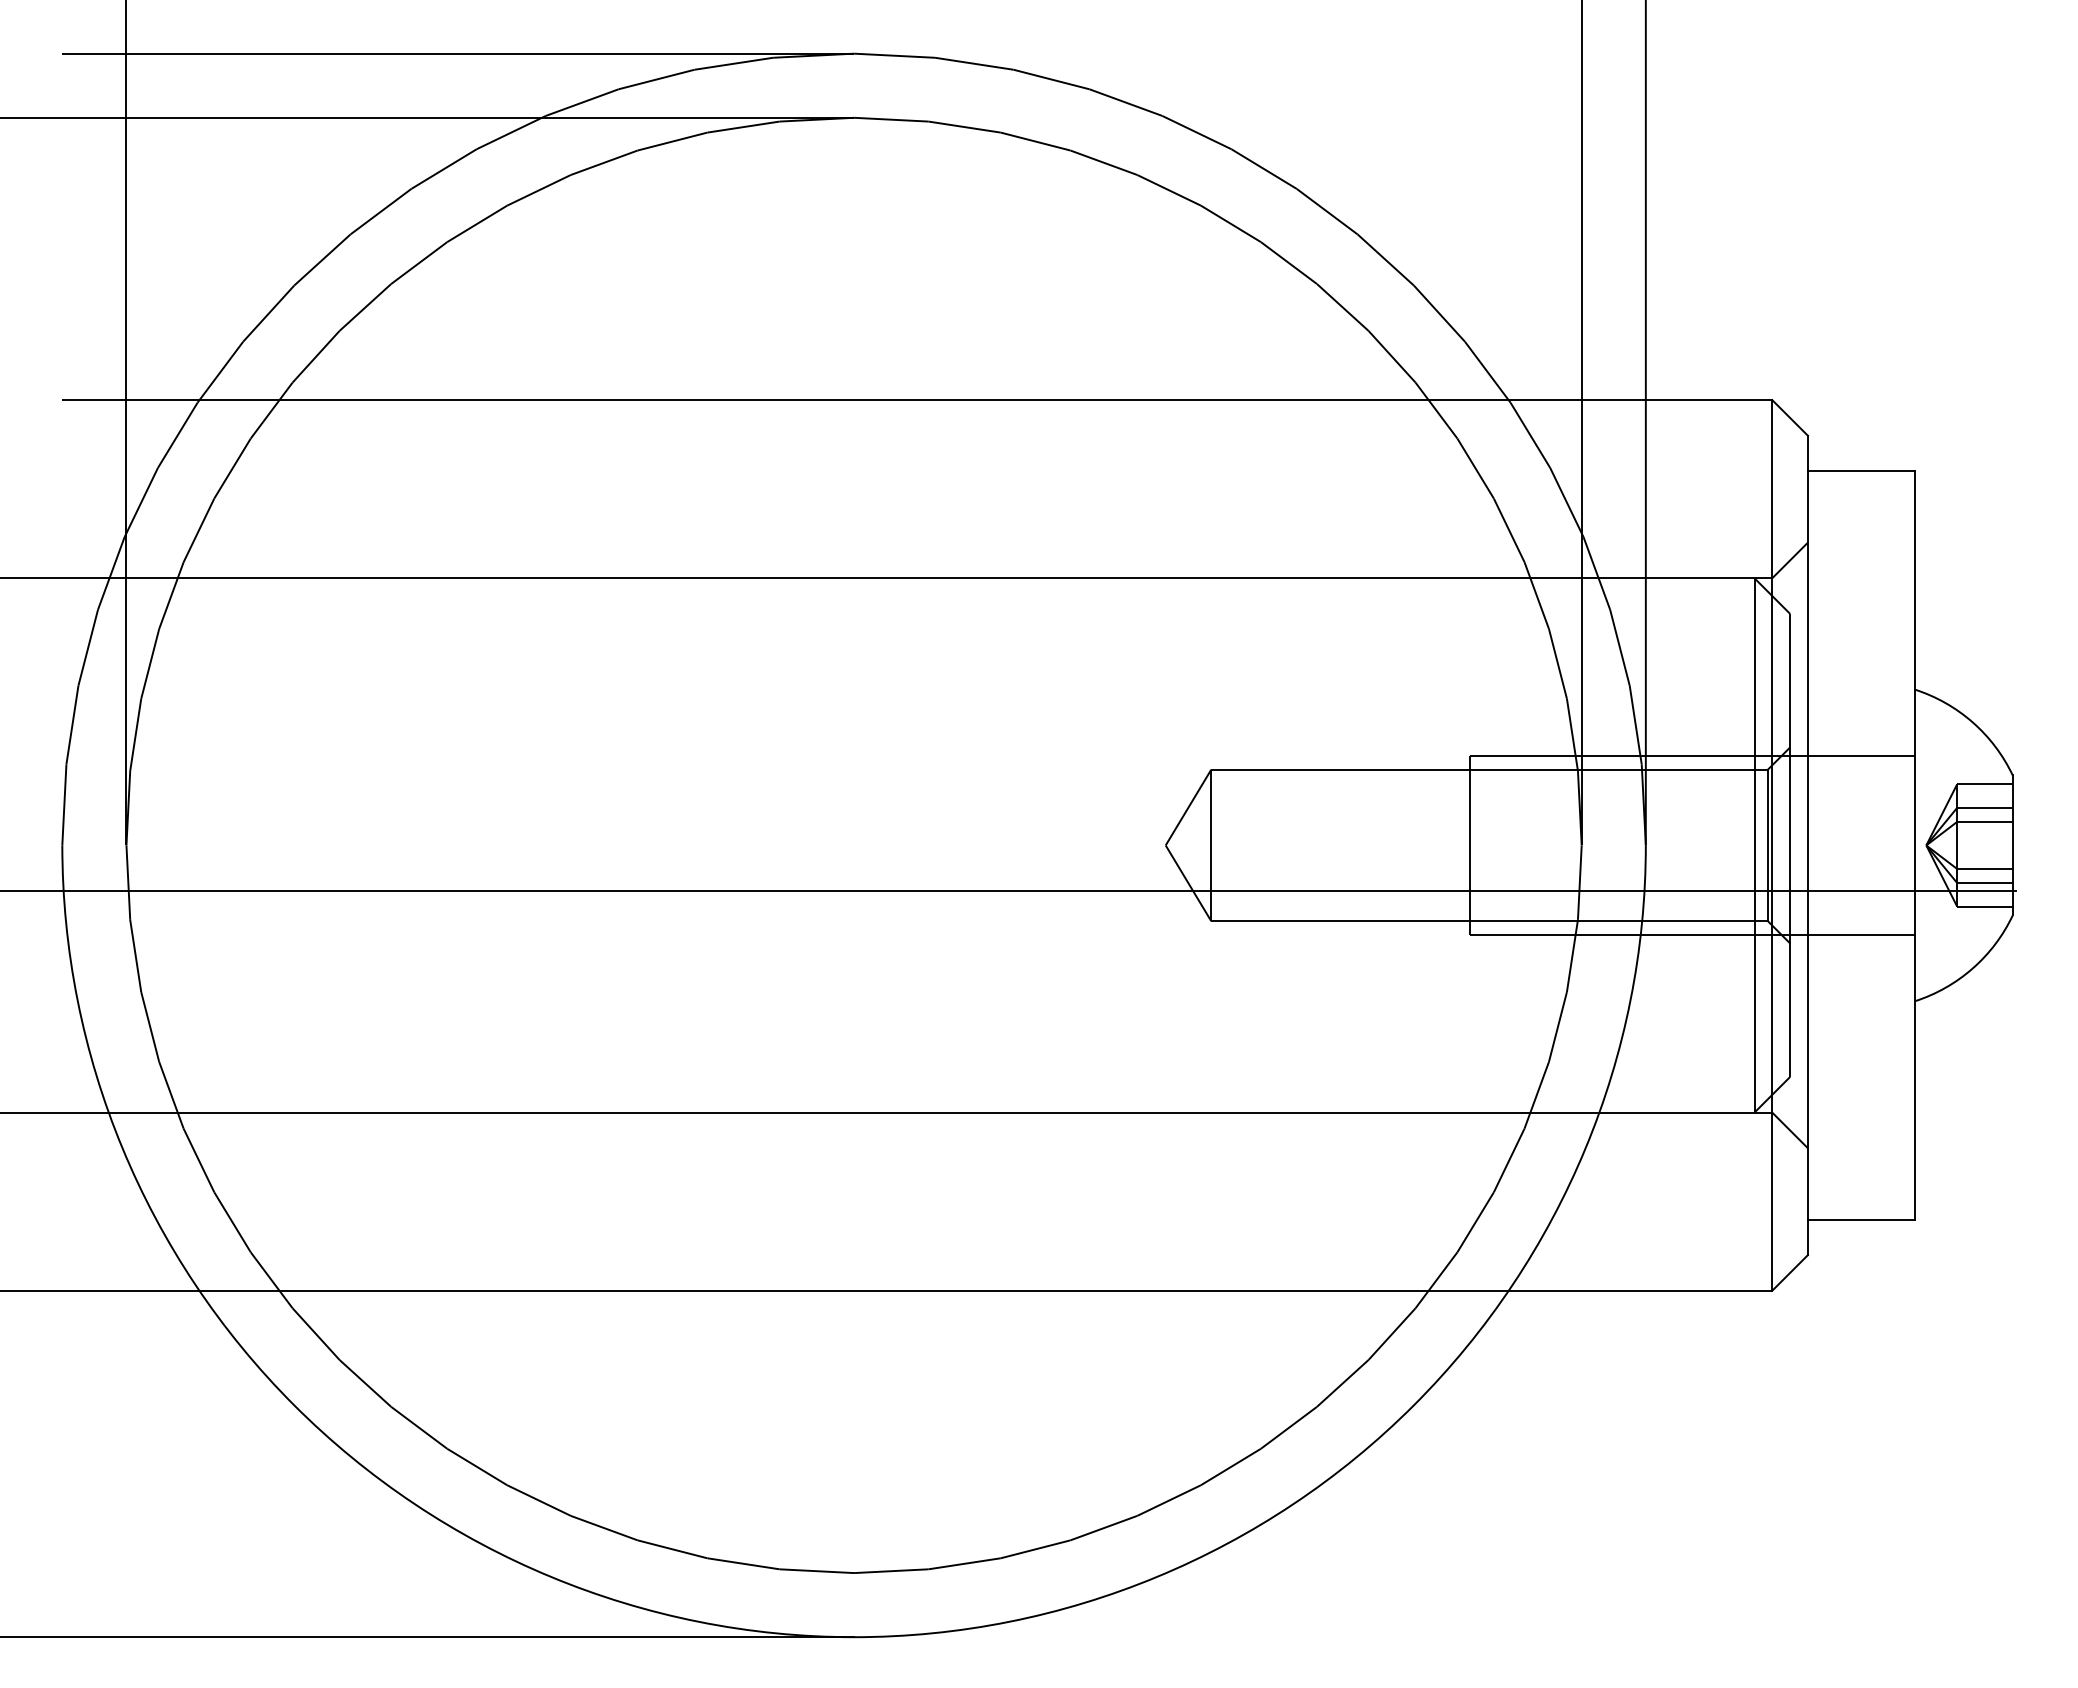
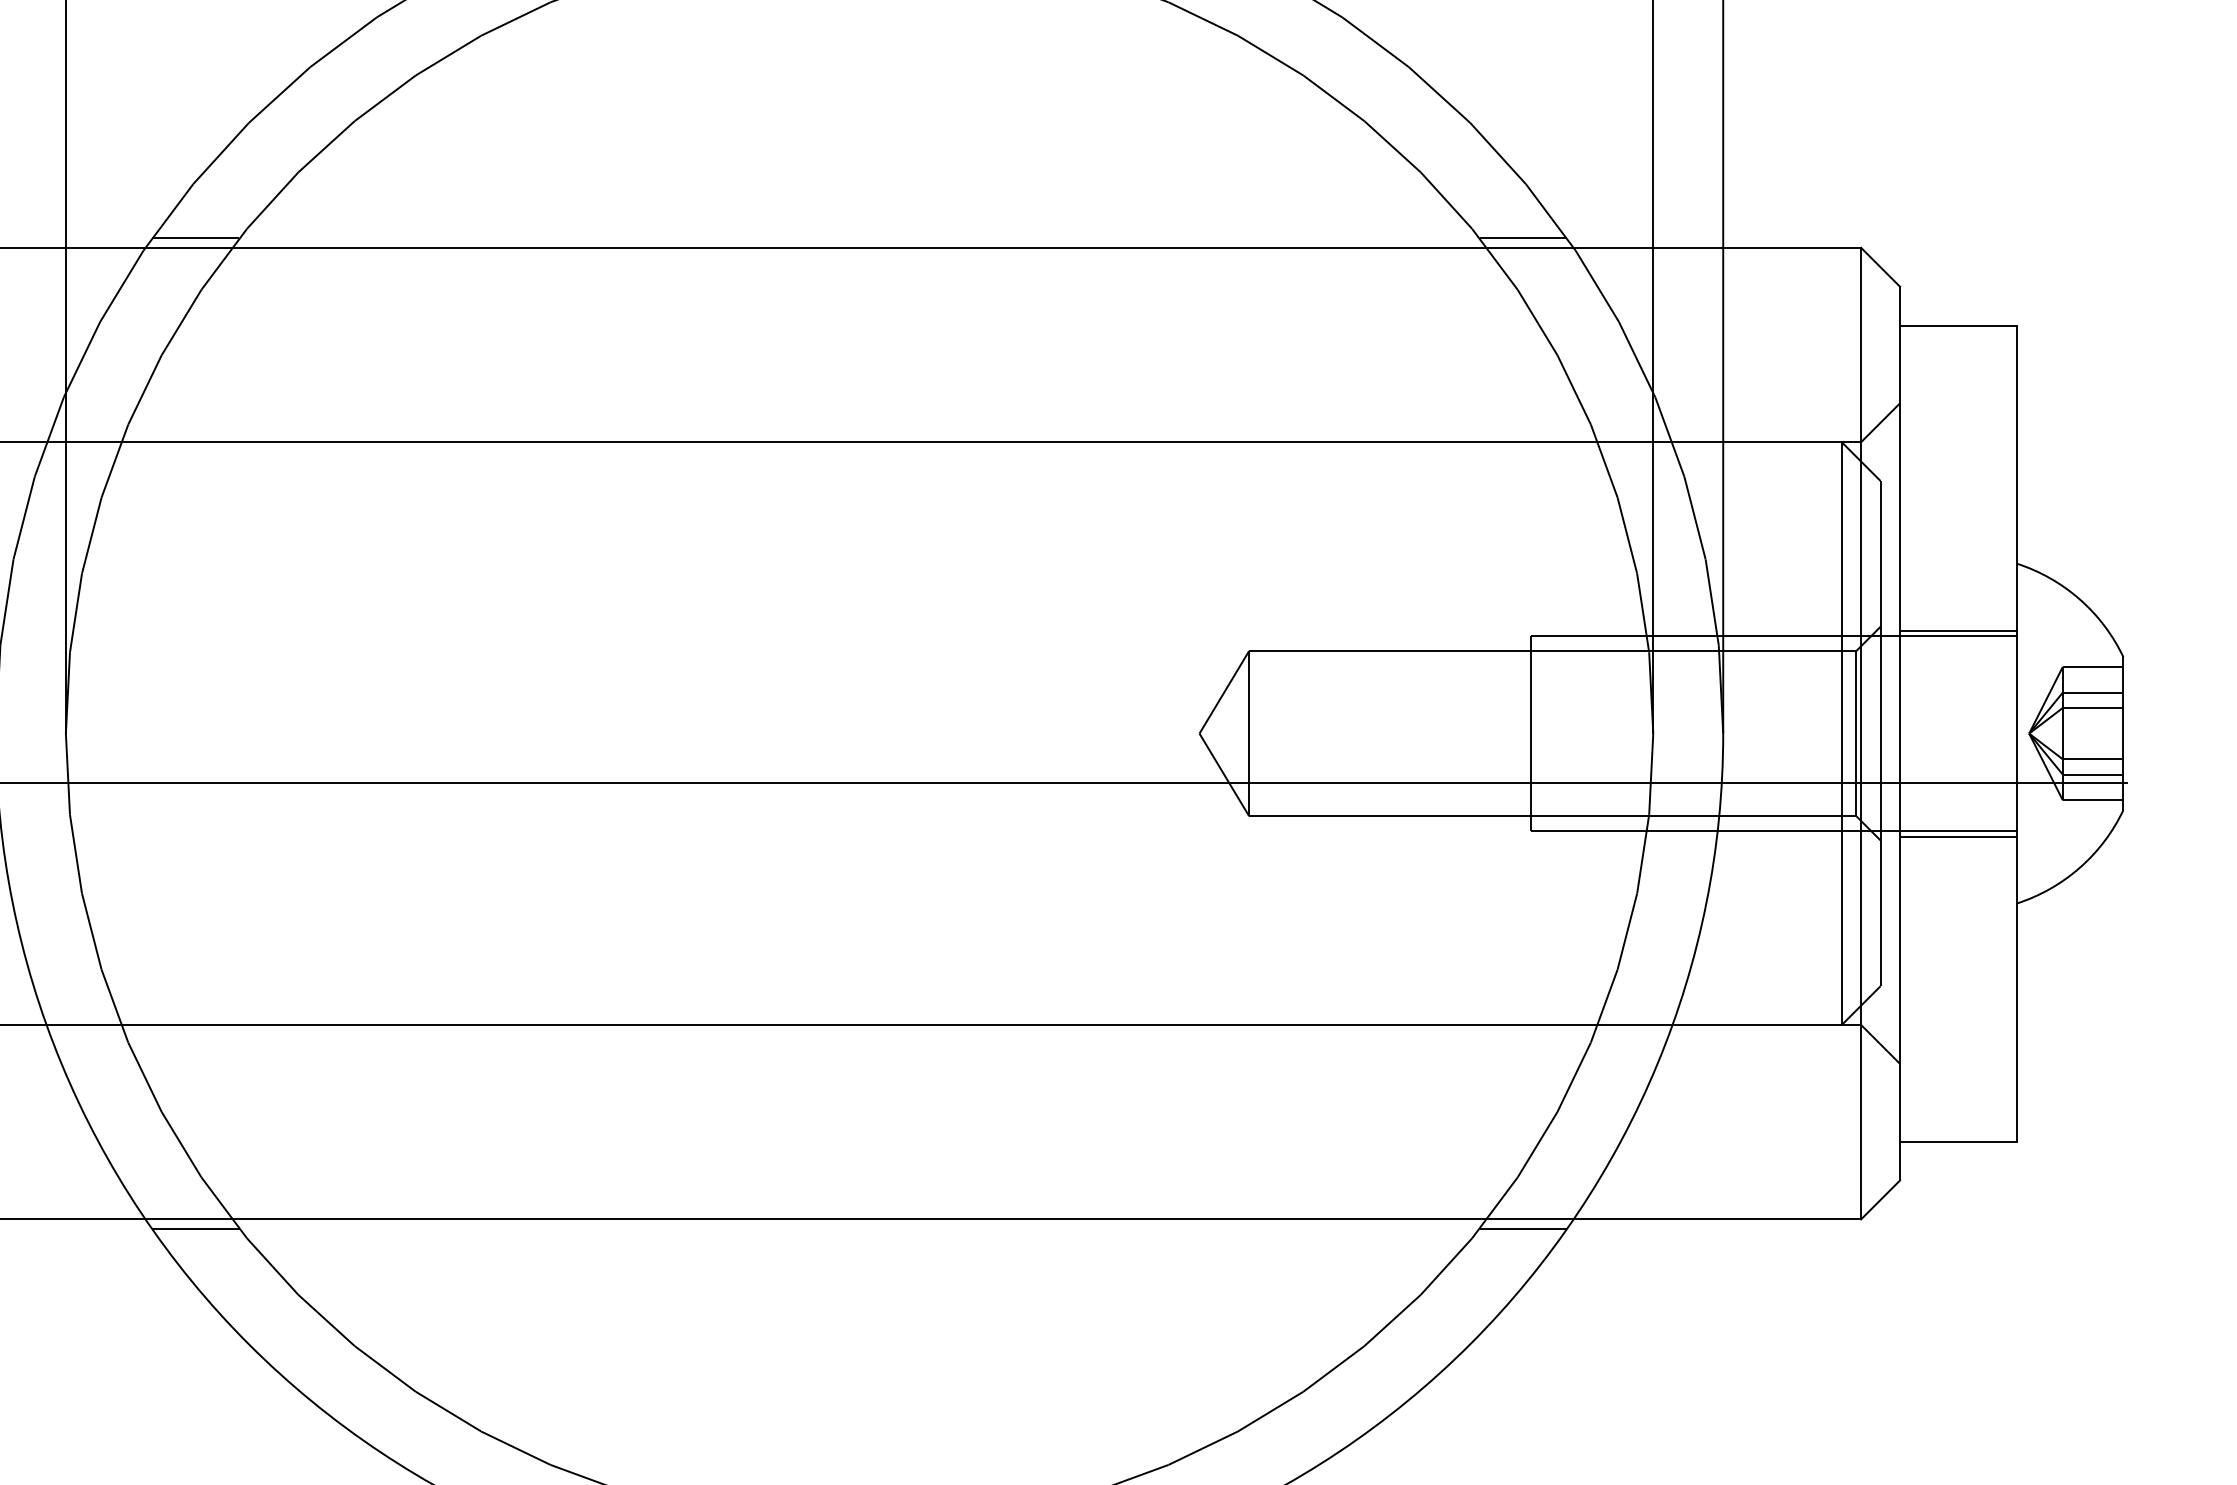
line: (245, 391) -> (195, 238), added
line: (1462, 391) -> (1523, 238), added
line: (1860, 751) -> (1957, 631), added
line: (1860, 939) -> (1957, 836), added
line: (245, 1299) -> (195, 1228), added
line: (1462, 1299) -> (1523, 1228), added

